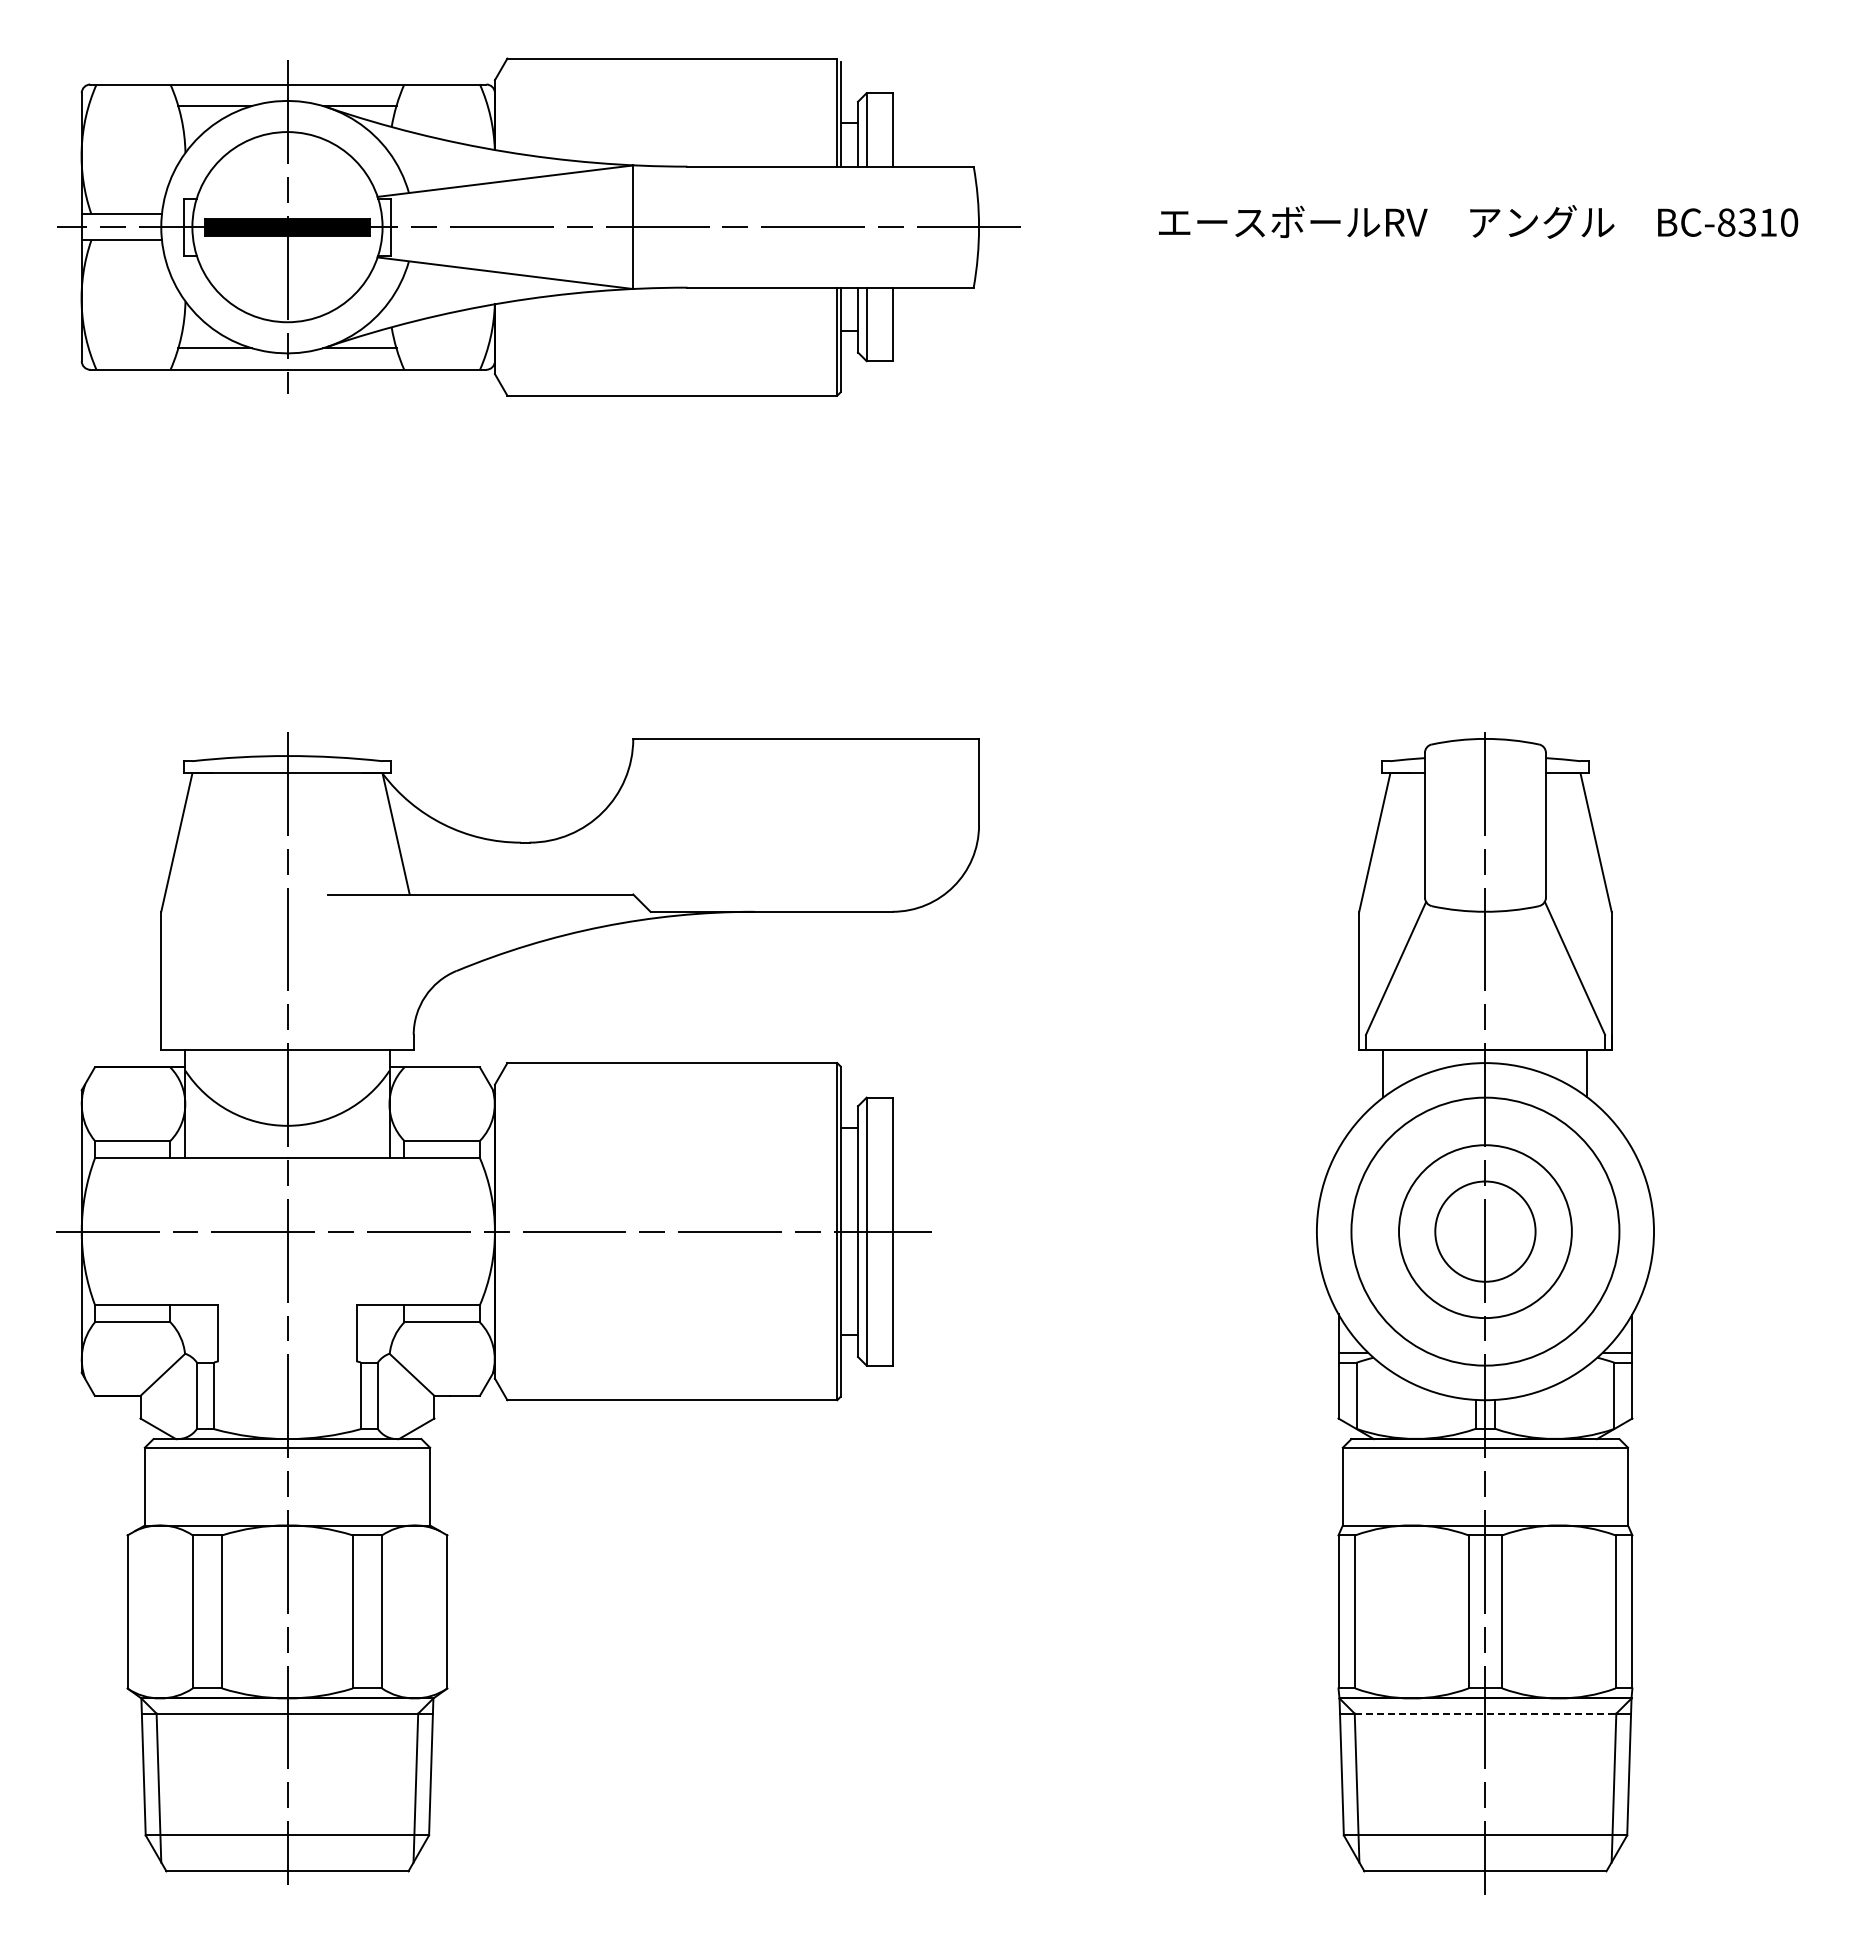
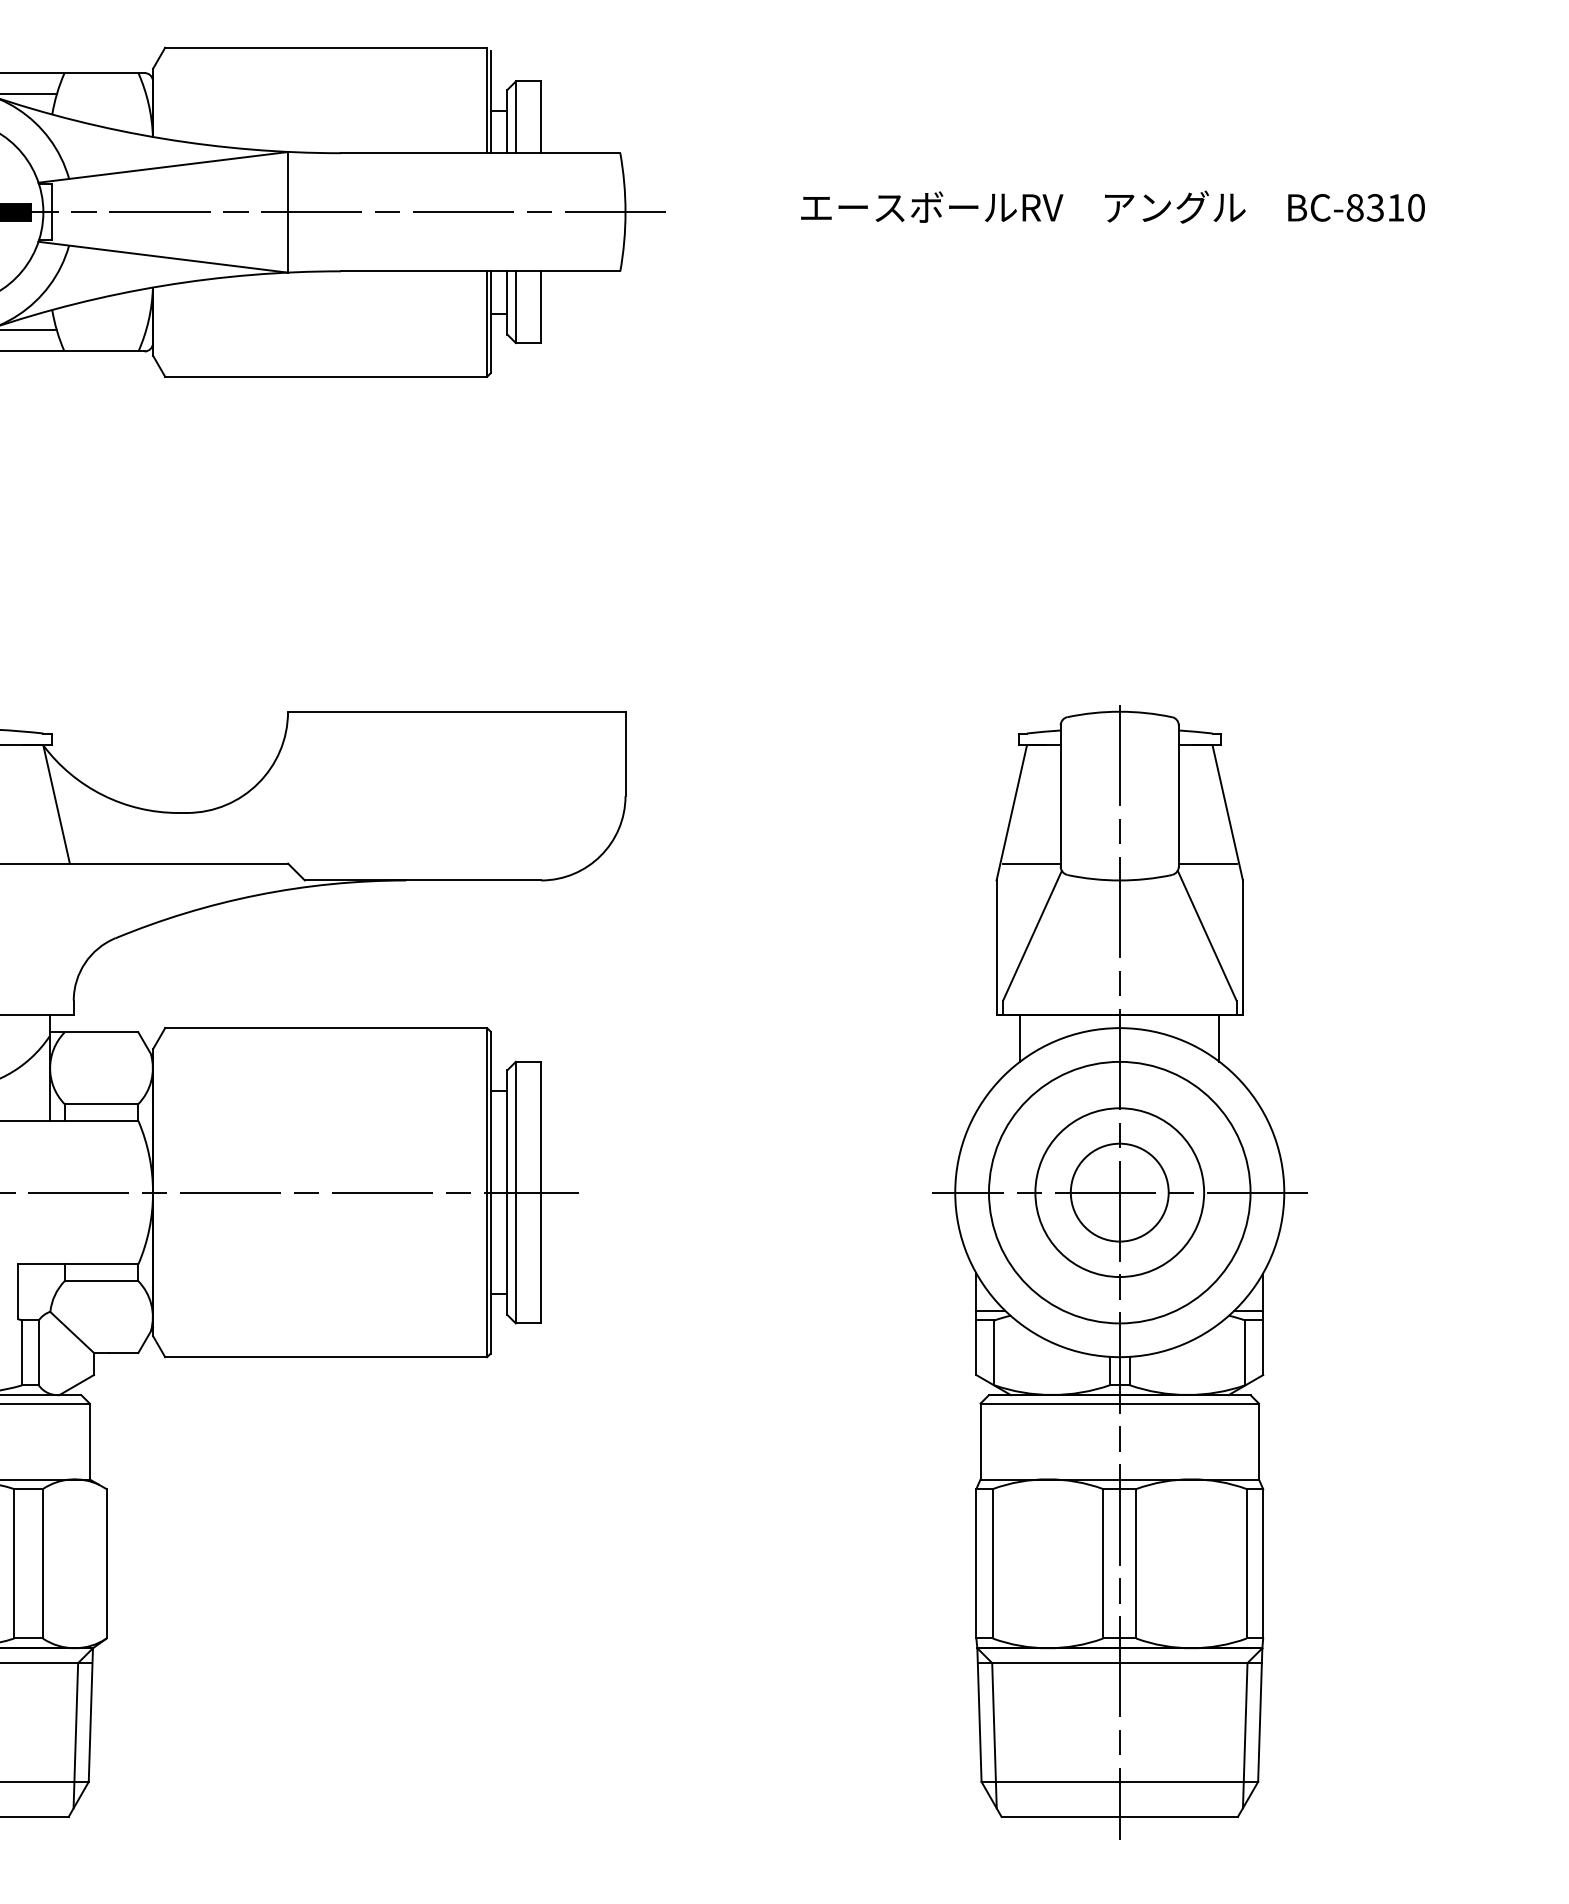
line: (1394, 894) -> (1031, 863), added
line: (1575, 894) -> (1207, 863), added
line: (1485, 1231) -> (1119, 1192), added
line: (1485, 1713) -> (1119, 1662), dashed -> solid

